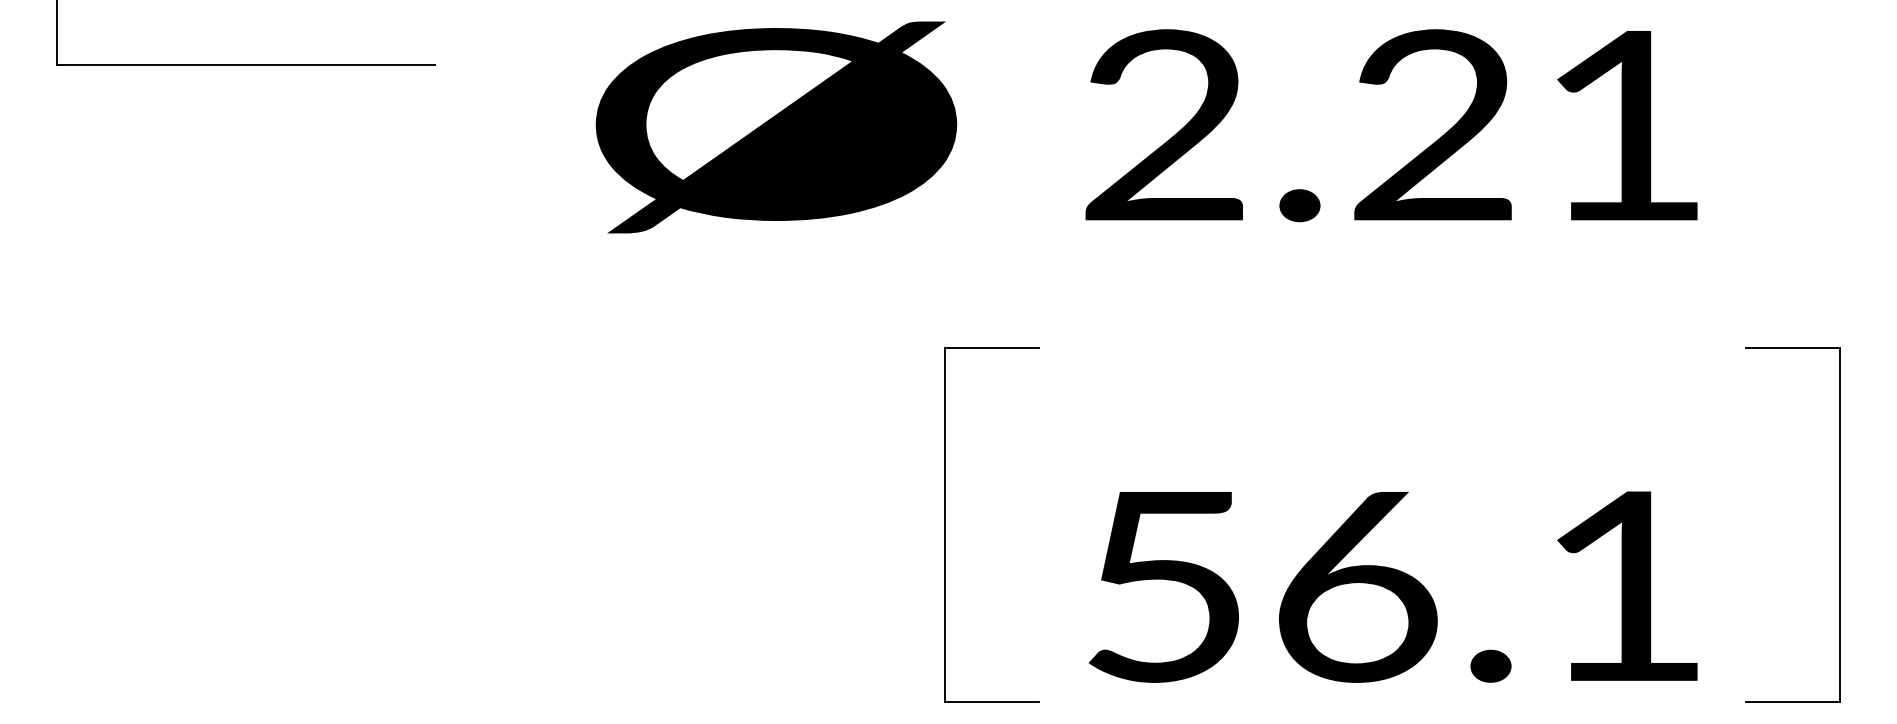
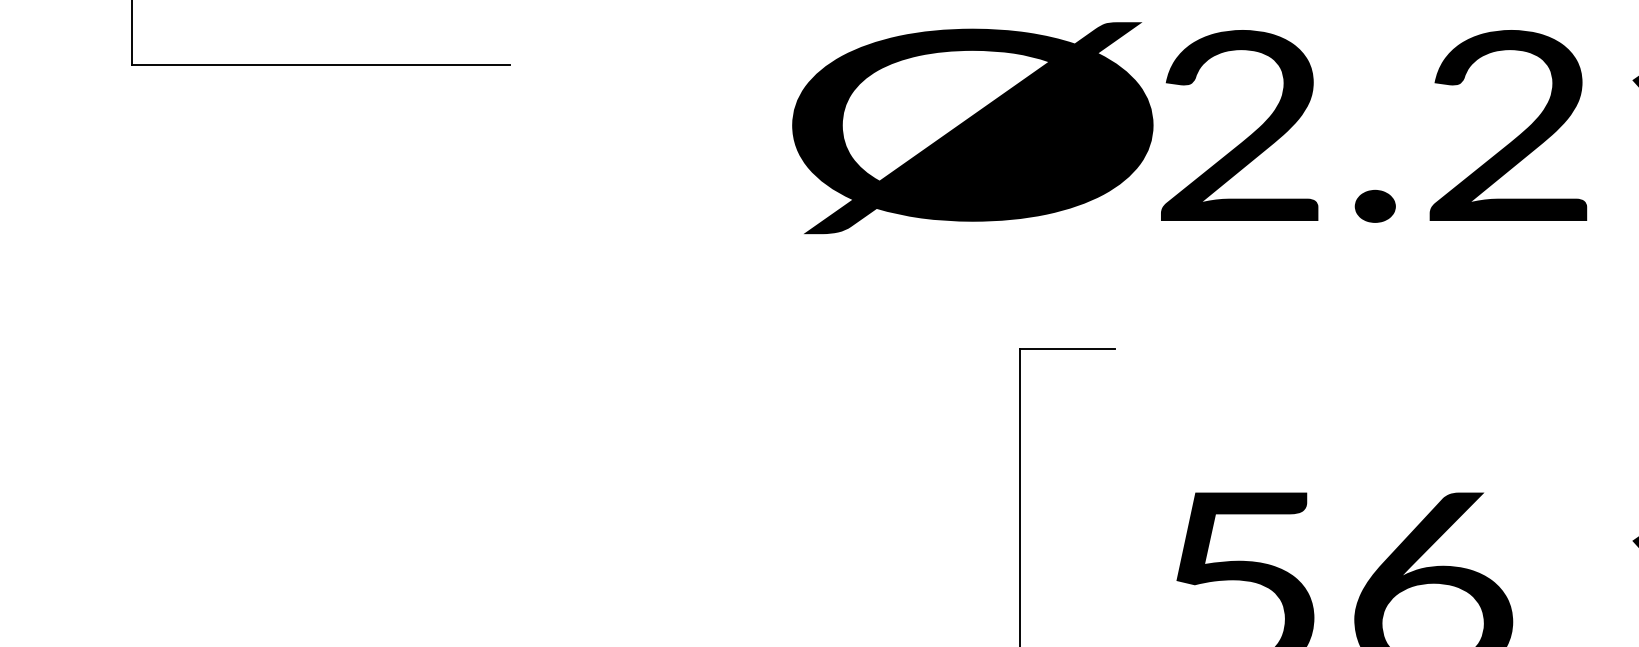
text: (776, 127) -> (972, 128), moved

